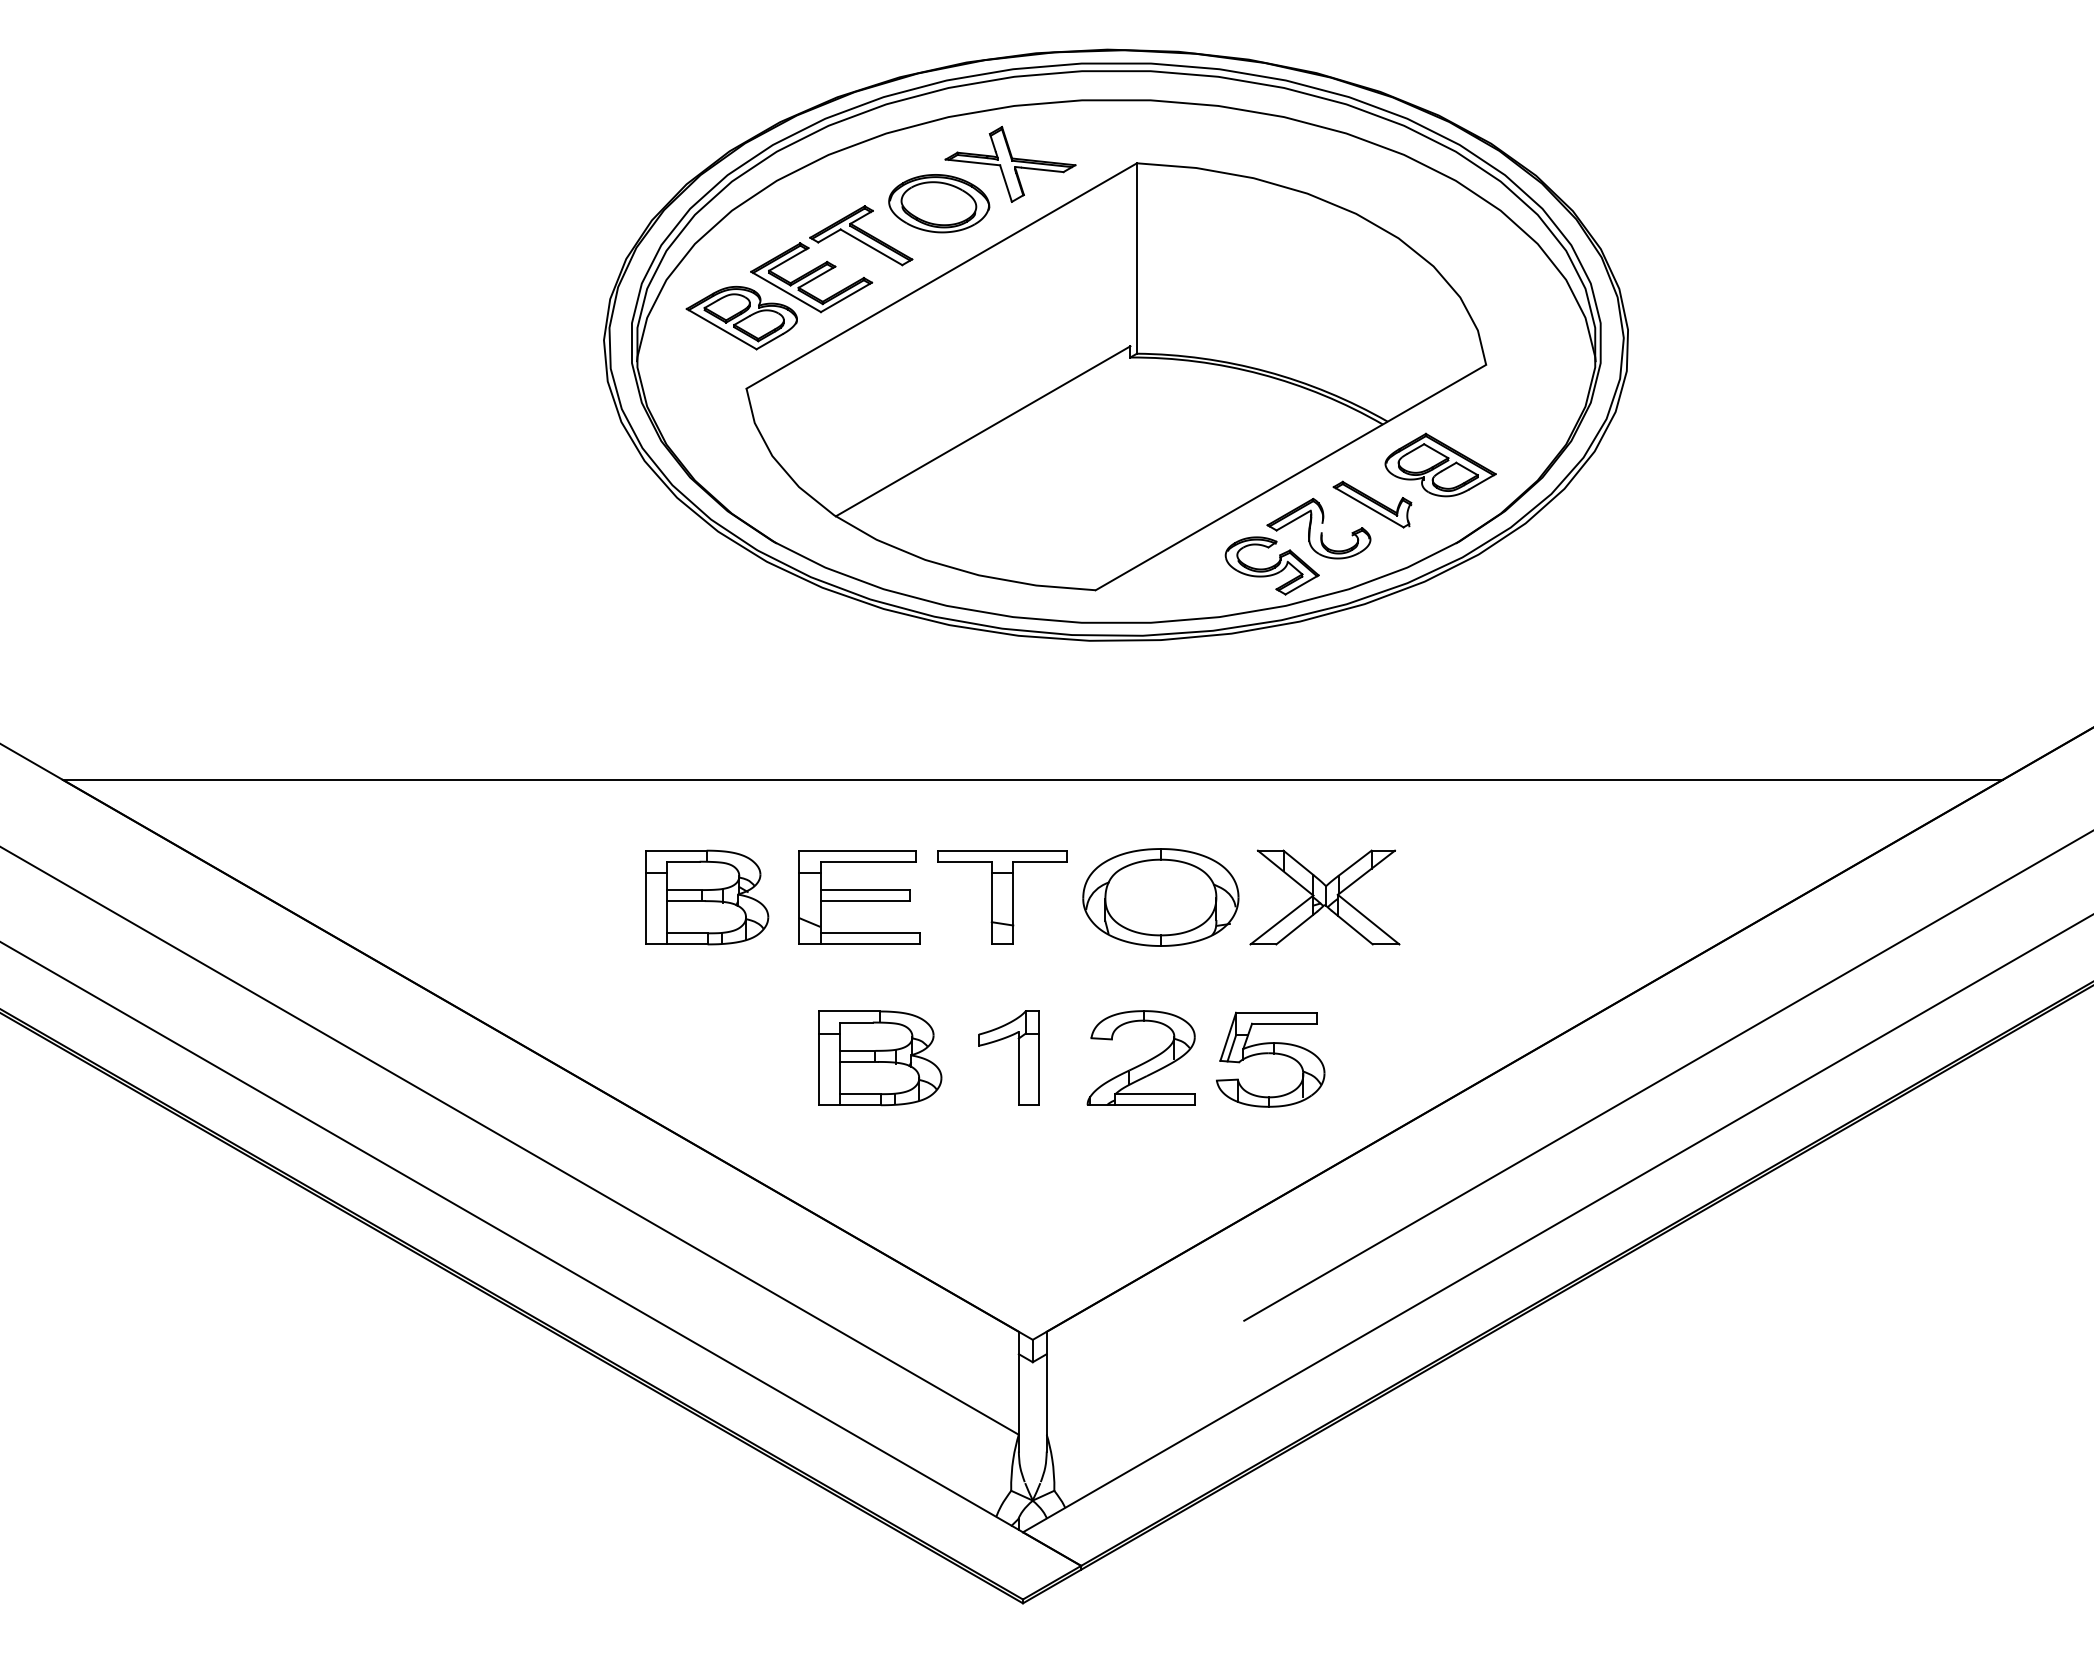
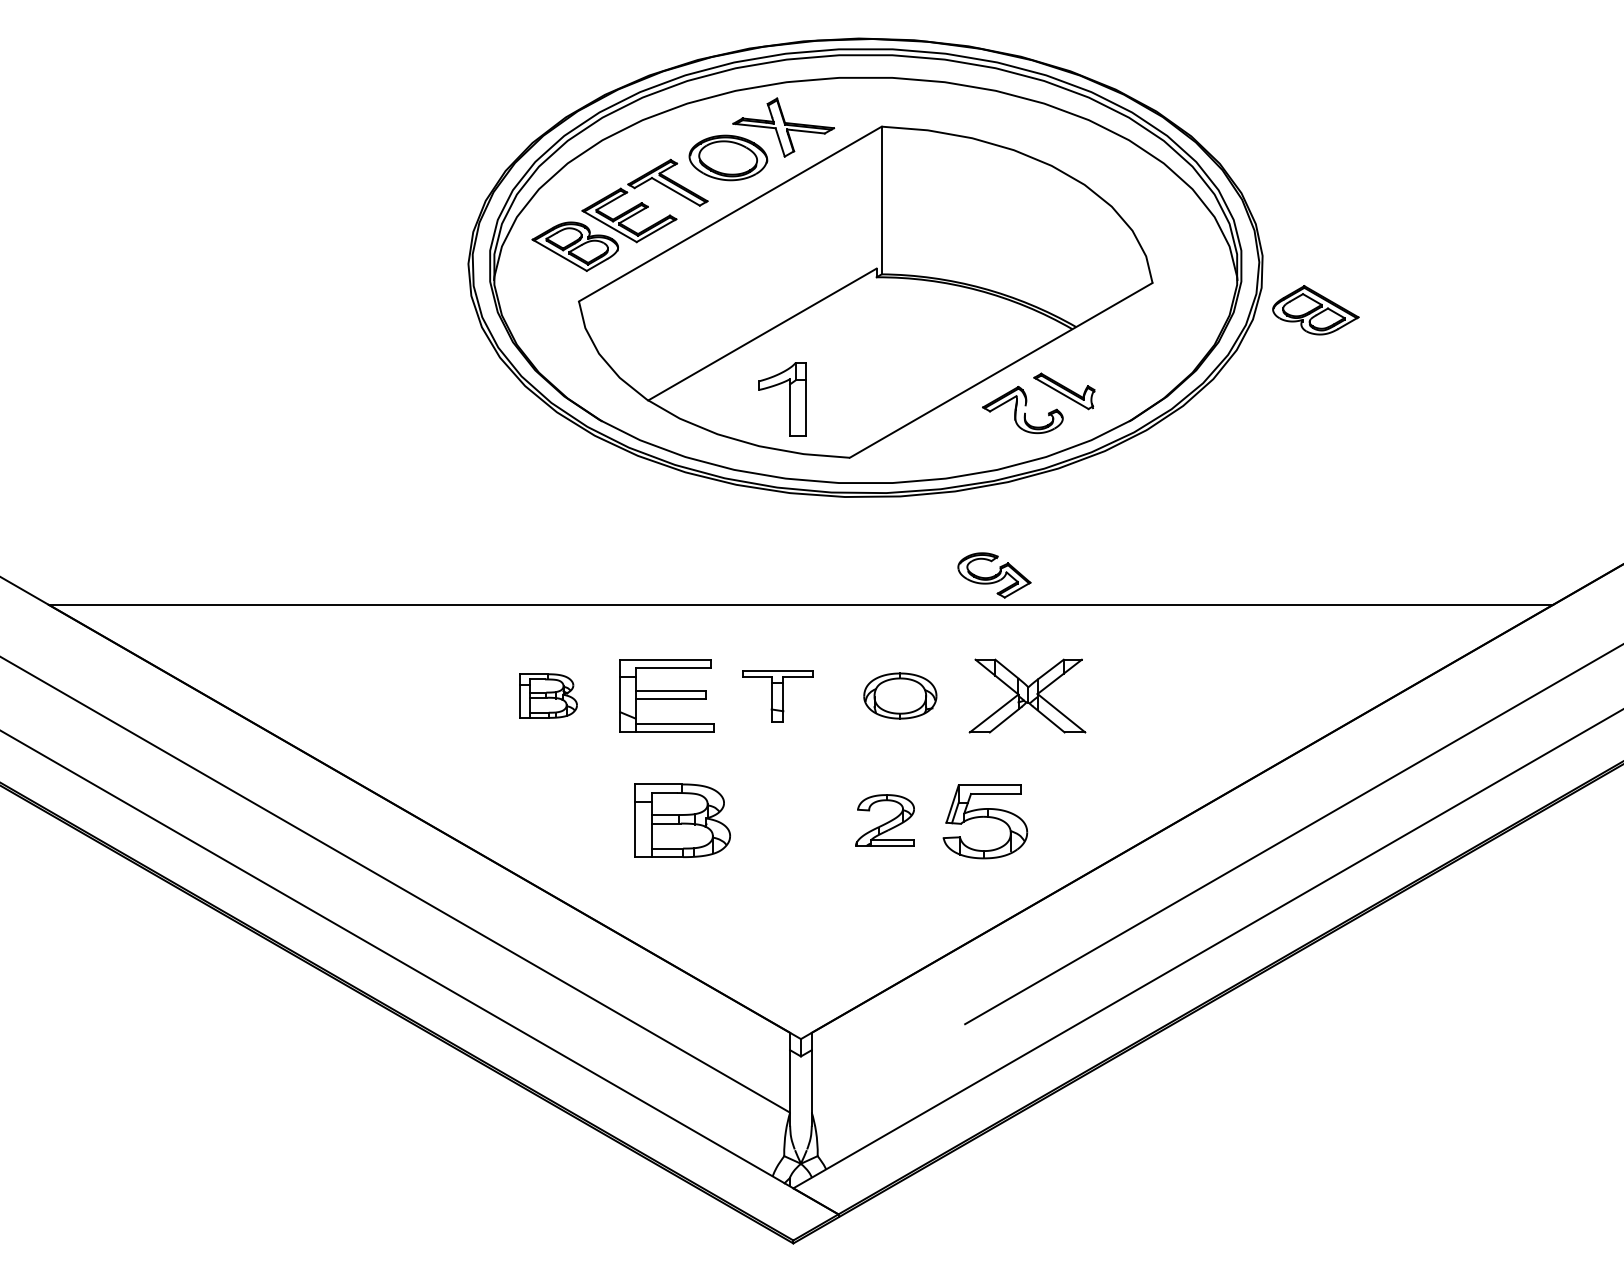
part: (1440, 464) -> (1315, 309), moved
part: (1271, 565) -> (993, 575), moved
part: (707, 897) -> (548, 696), size x0.6
part: (1002, 897) -> (777, 696), size x0.7
part: (1160, 897) -> (900, 696), size x0.6
part: (1018, 1057) -> (789, 399), moved
part: (1140, 1057) -> (884, 820), size x0.7

